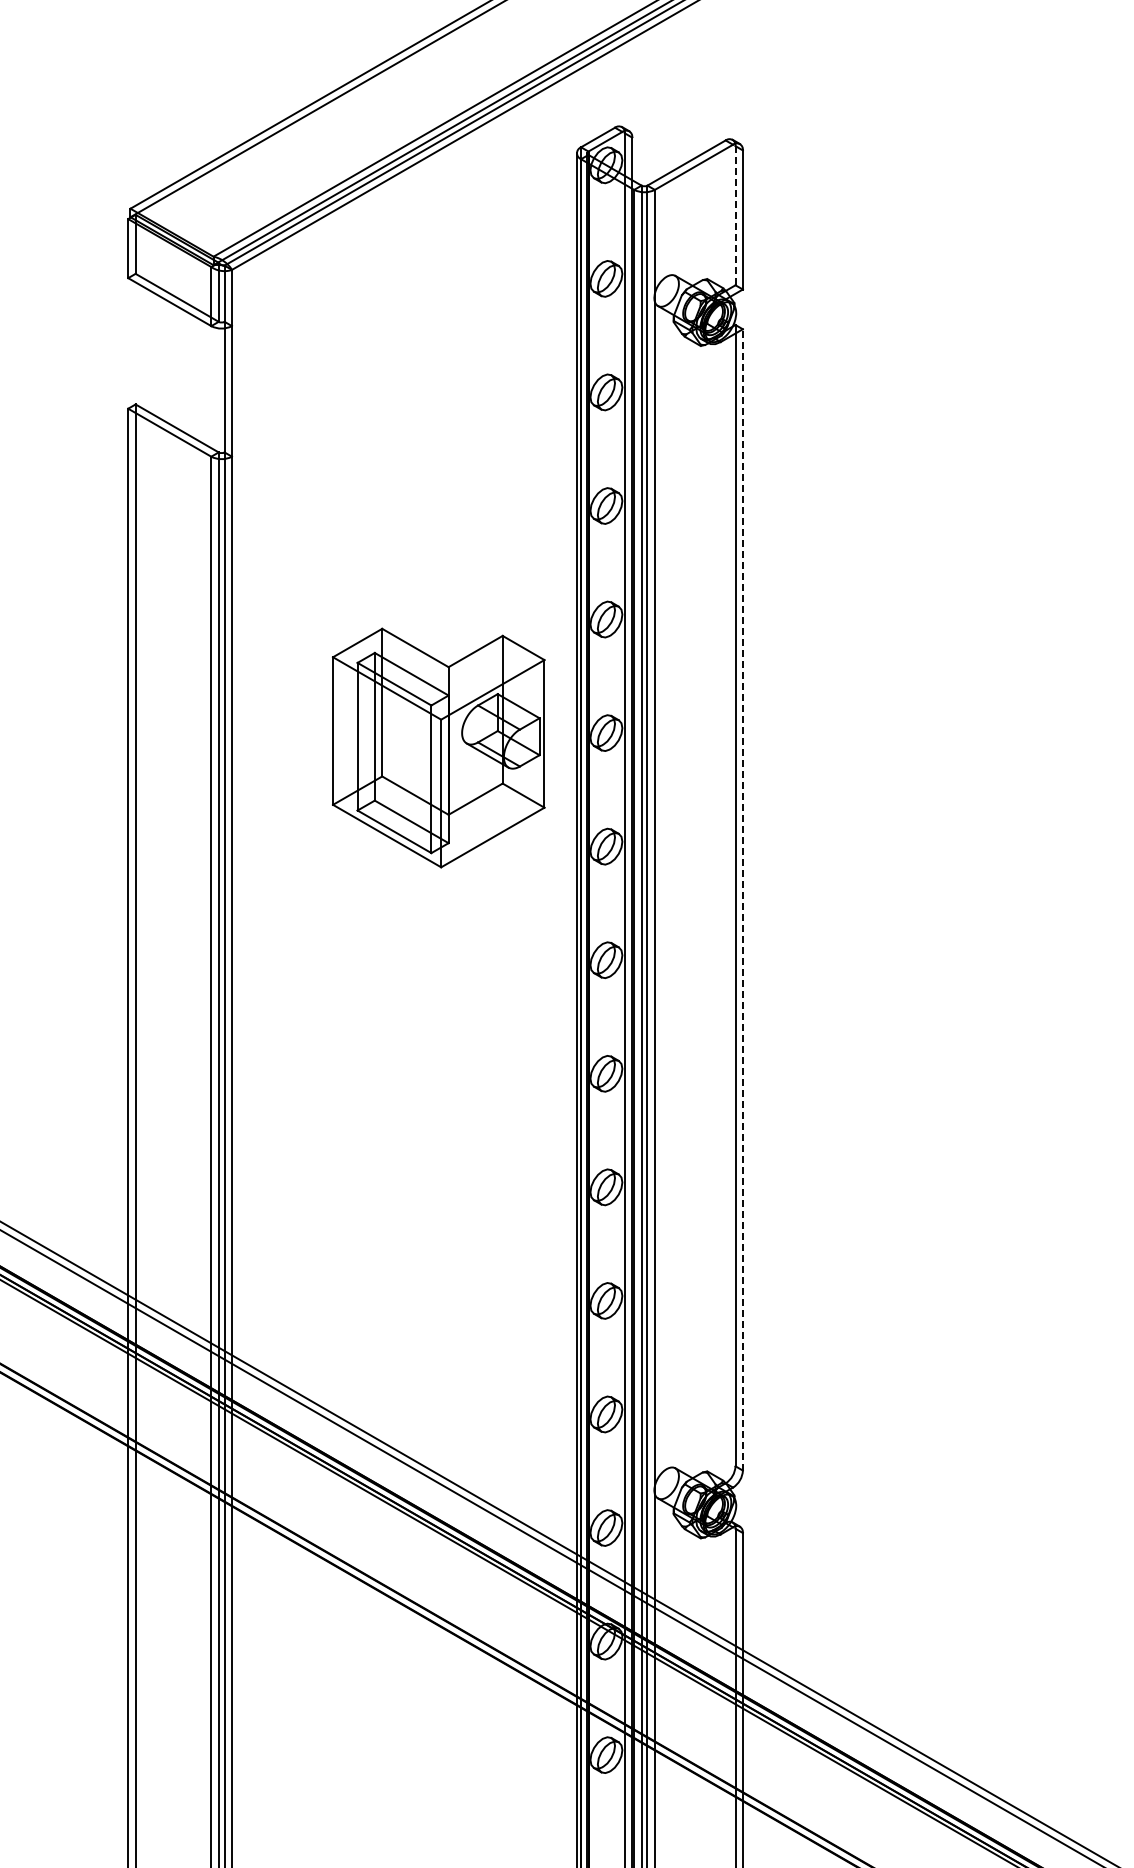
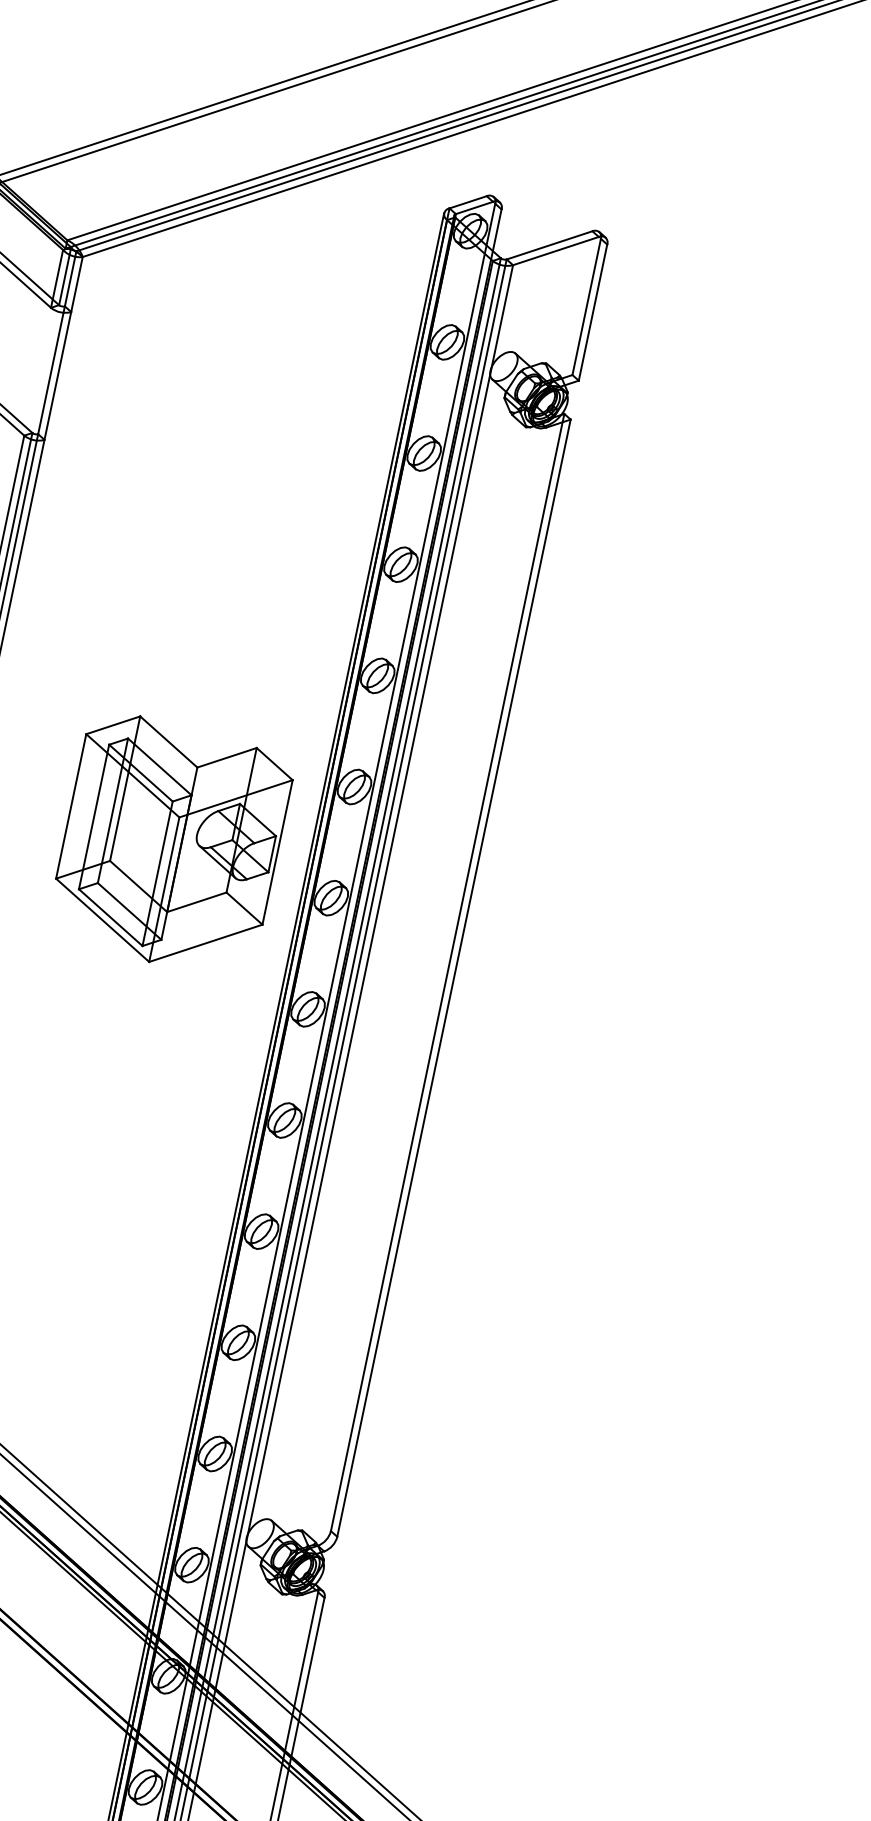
line: (735, 215) -> (586, 306), dashed -> solid
part: (438, 747) -> (171, 844), moved
line: (742, 899) -> (453, 977), dashed -> solid

